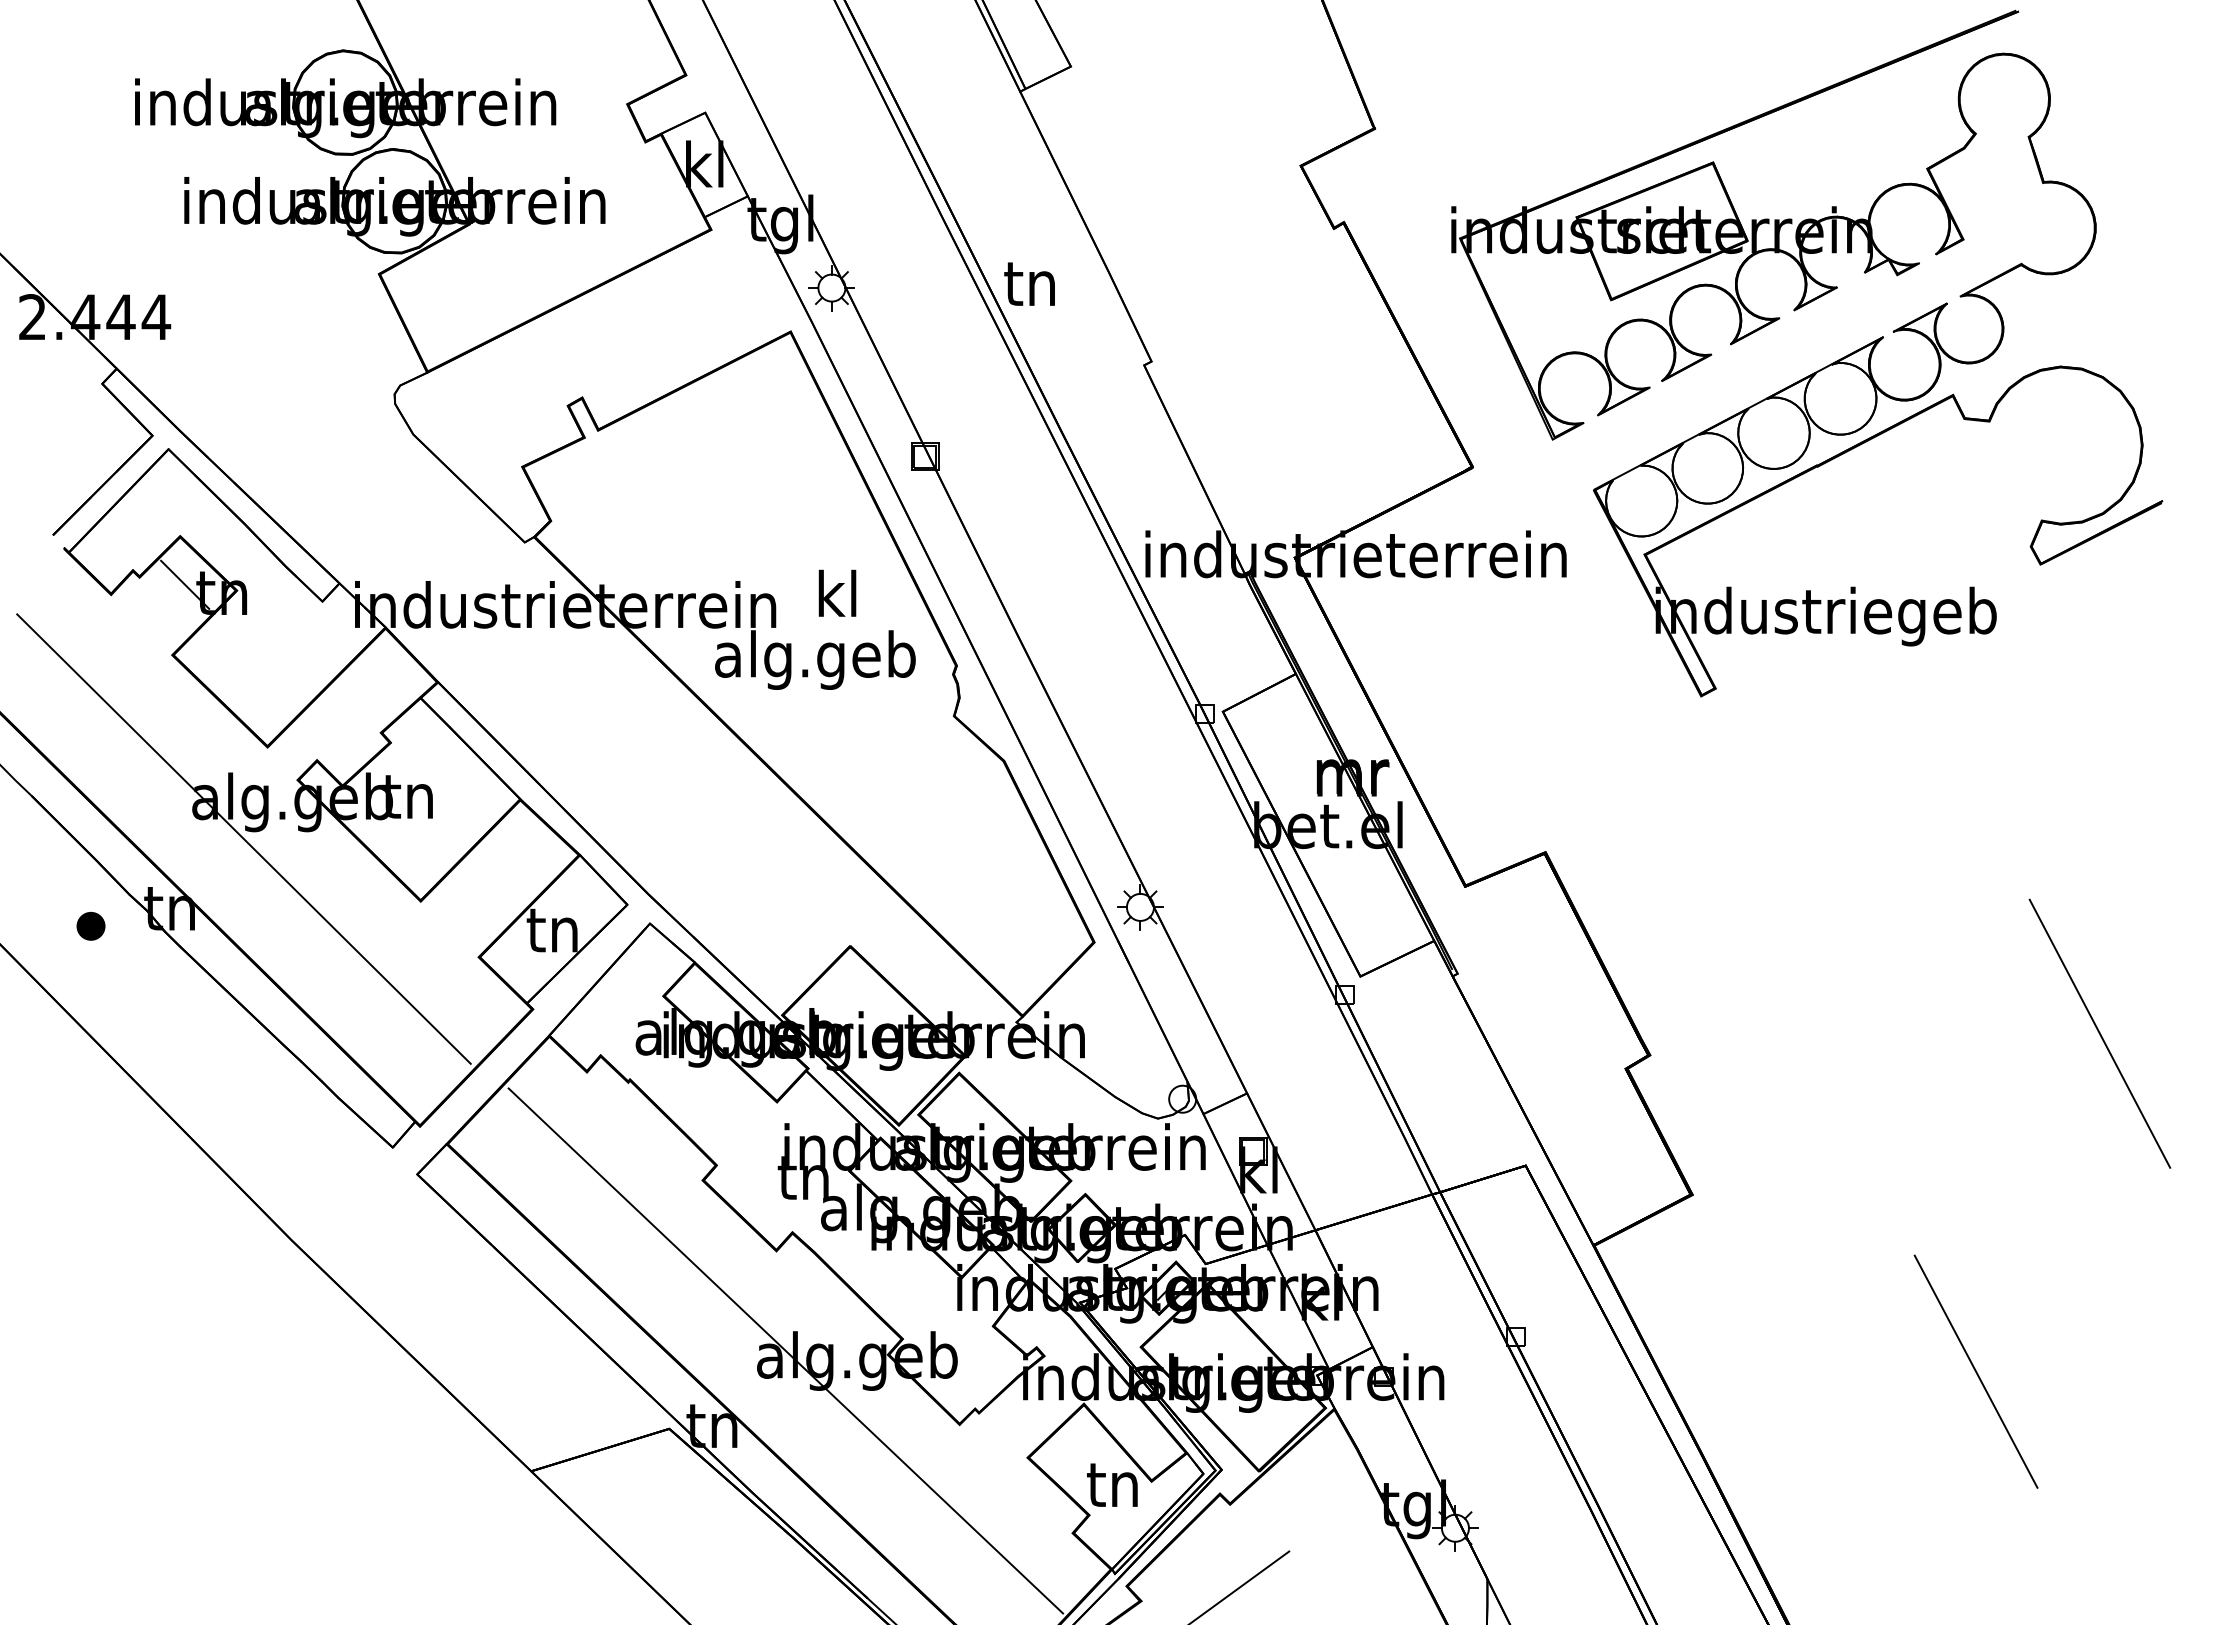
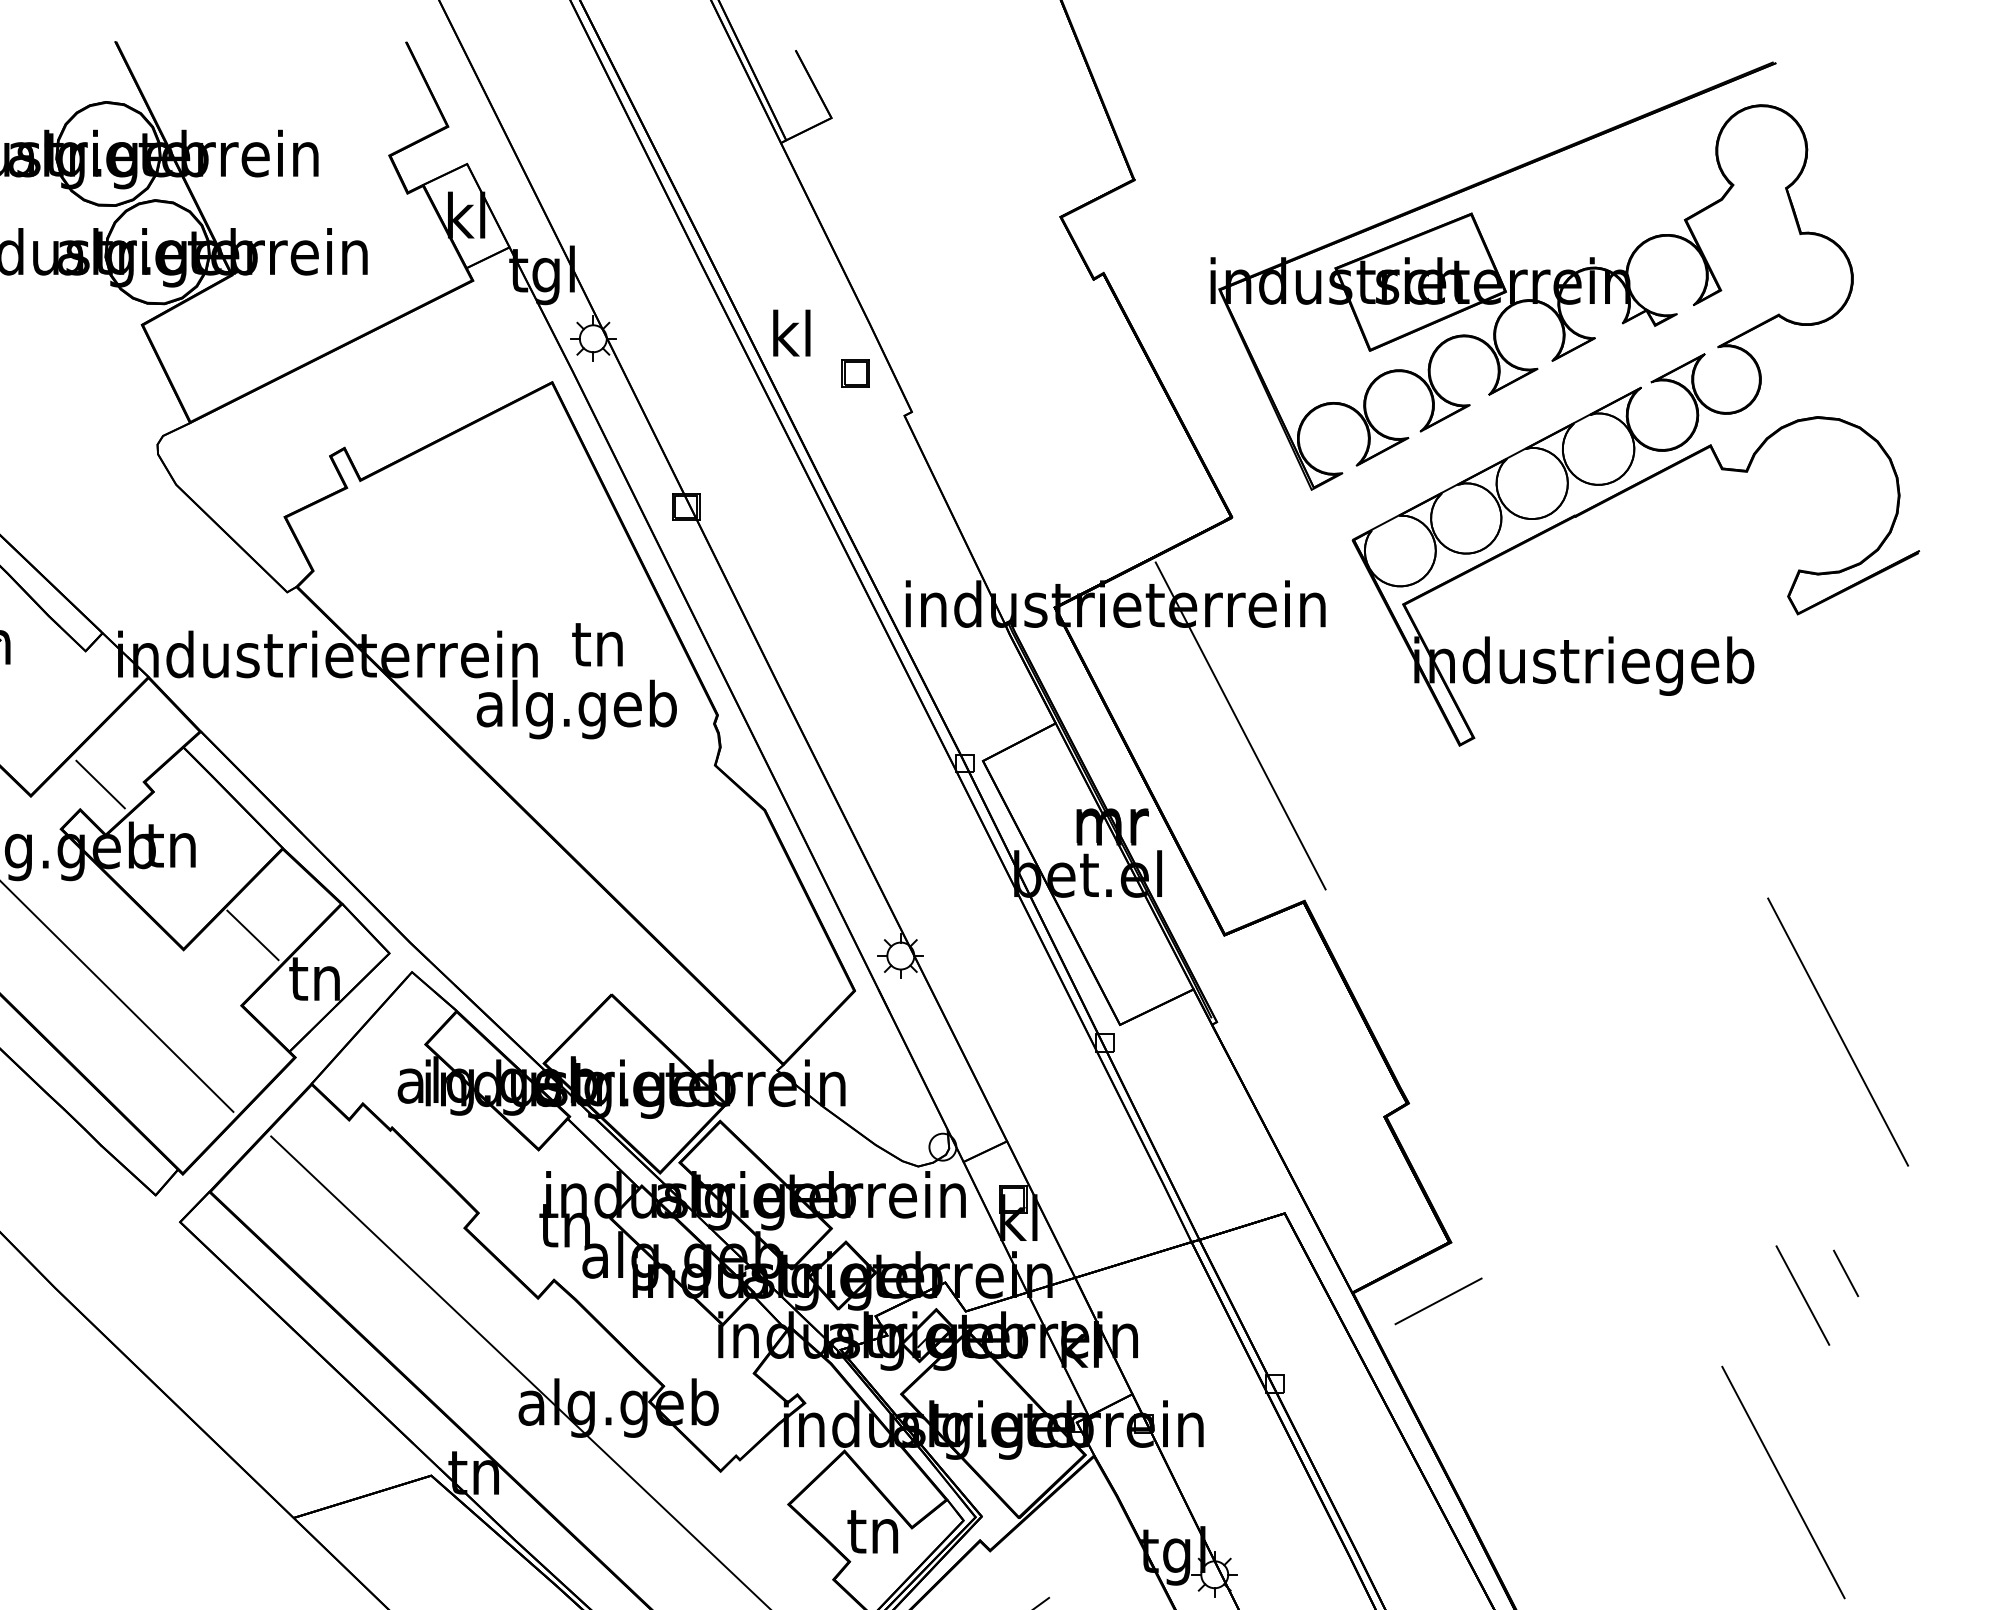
text: (1029, 281) -> (790, 332), tn -> kl
part: (1095, 322) -> (856, 373), added
text: (835, 592) -> (596, 642), kl -> tn
line: (1481, 676) -> (1240, 725), added
line: (337, 735) -> (100, 784), added
line: (490, 886) -> (253, 935), added
line: (2099, 1033) -> (1837, 1031), moved
line: (2088, 1225) -> (1845, 1273), added
line: (2045, 1247) -> (1802, 1294), added
line: (1679, 1253) -> (1438, 1300), added
line: (1975, 1371) -> (1782, 1482), moved

